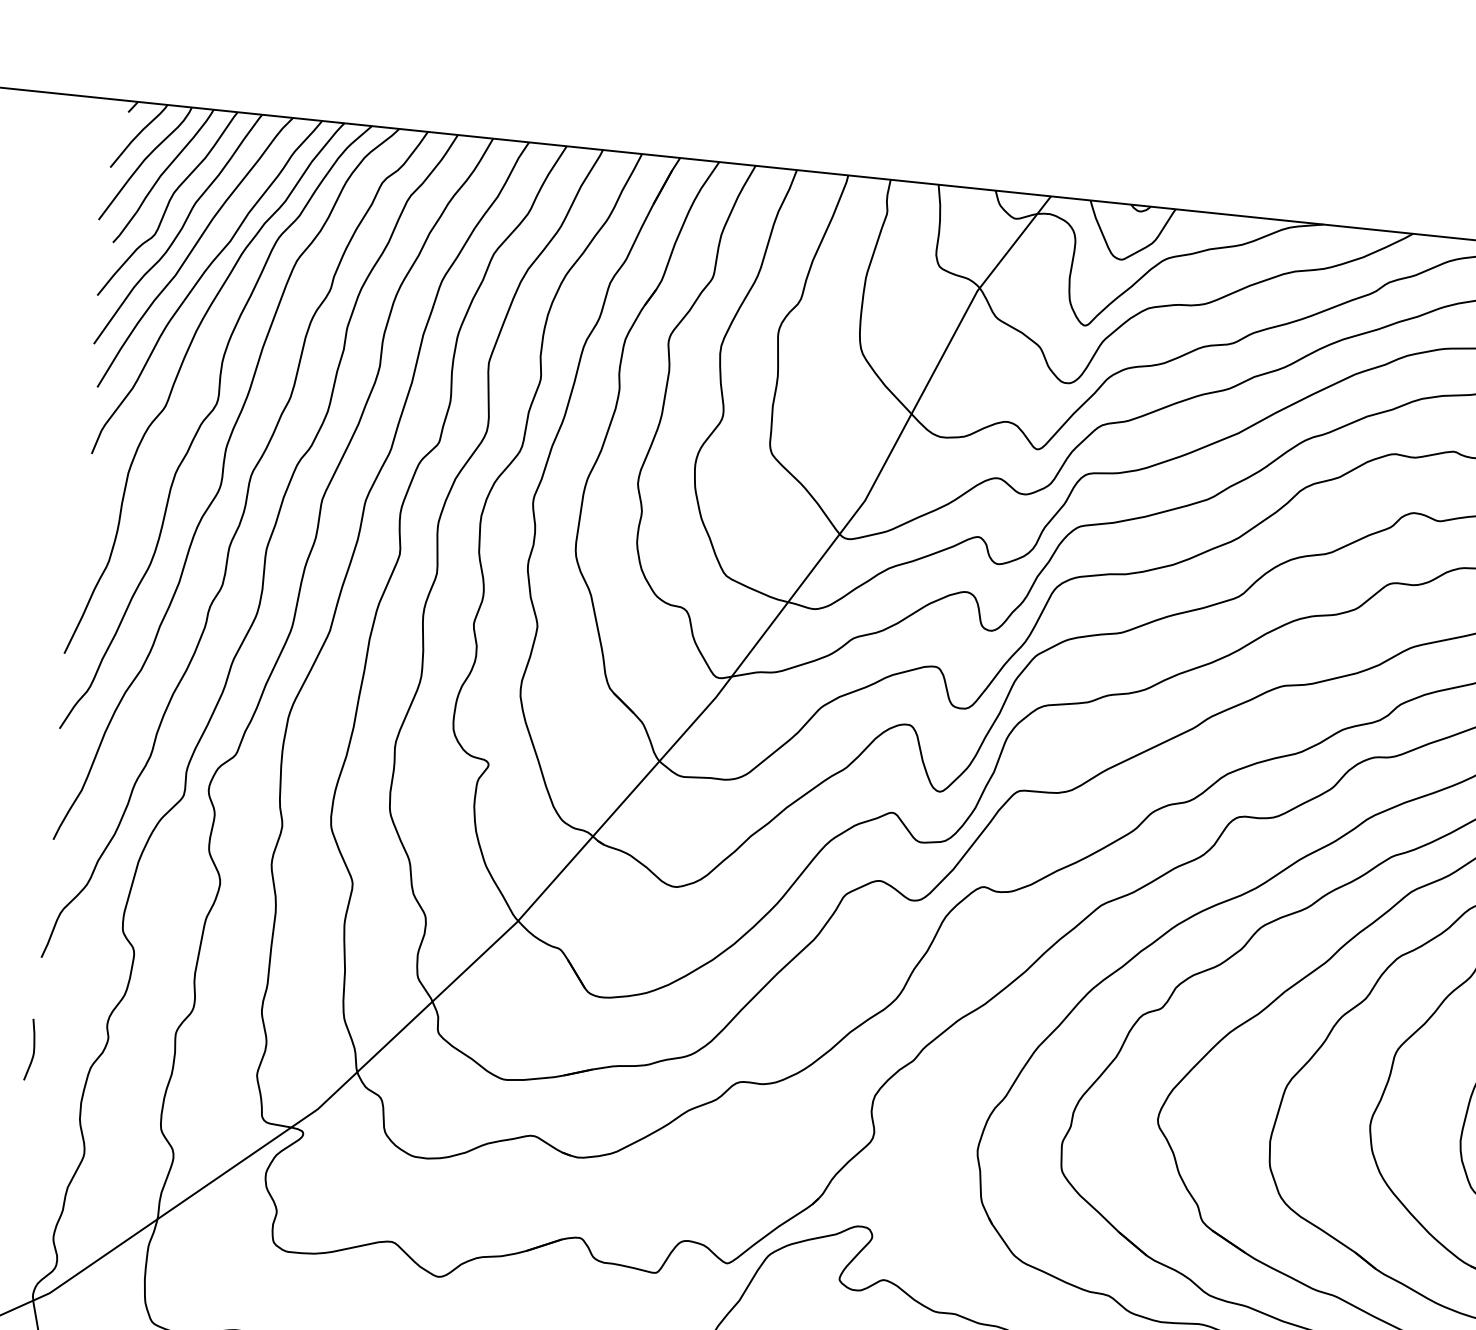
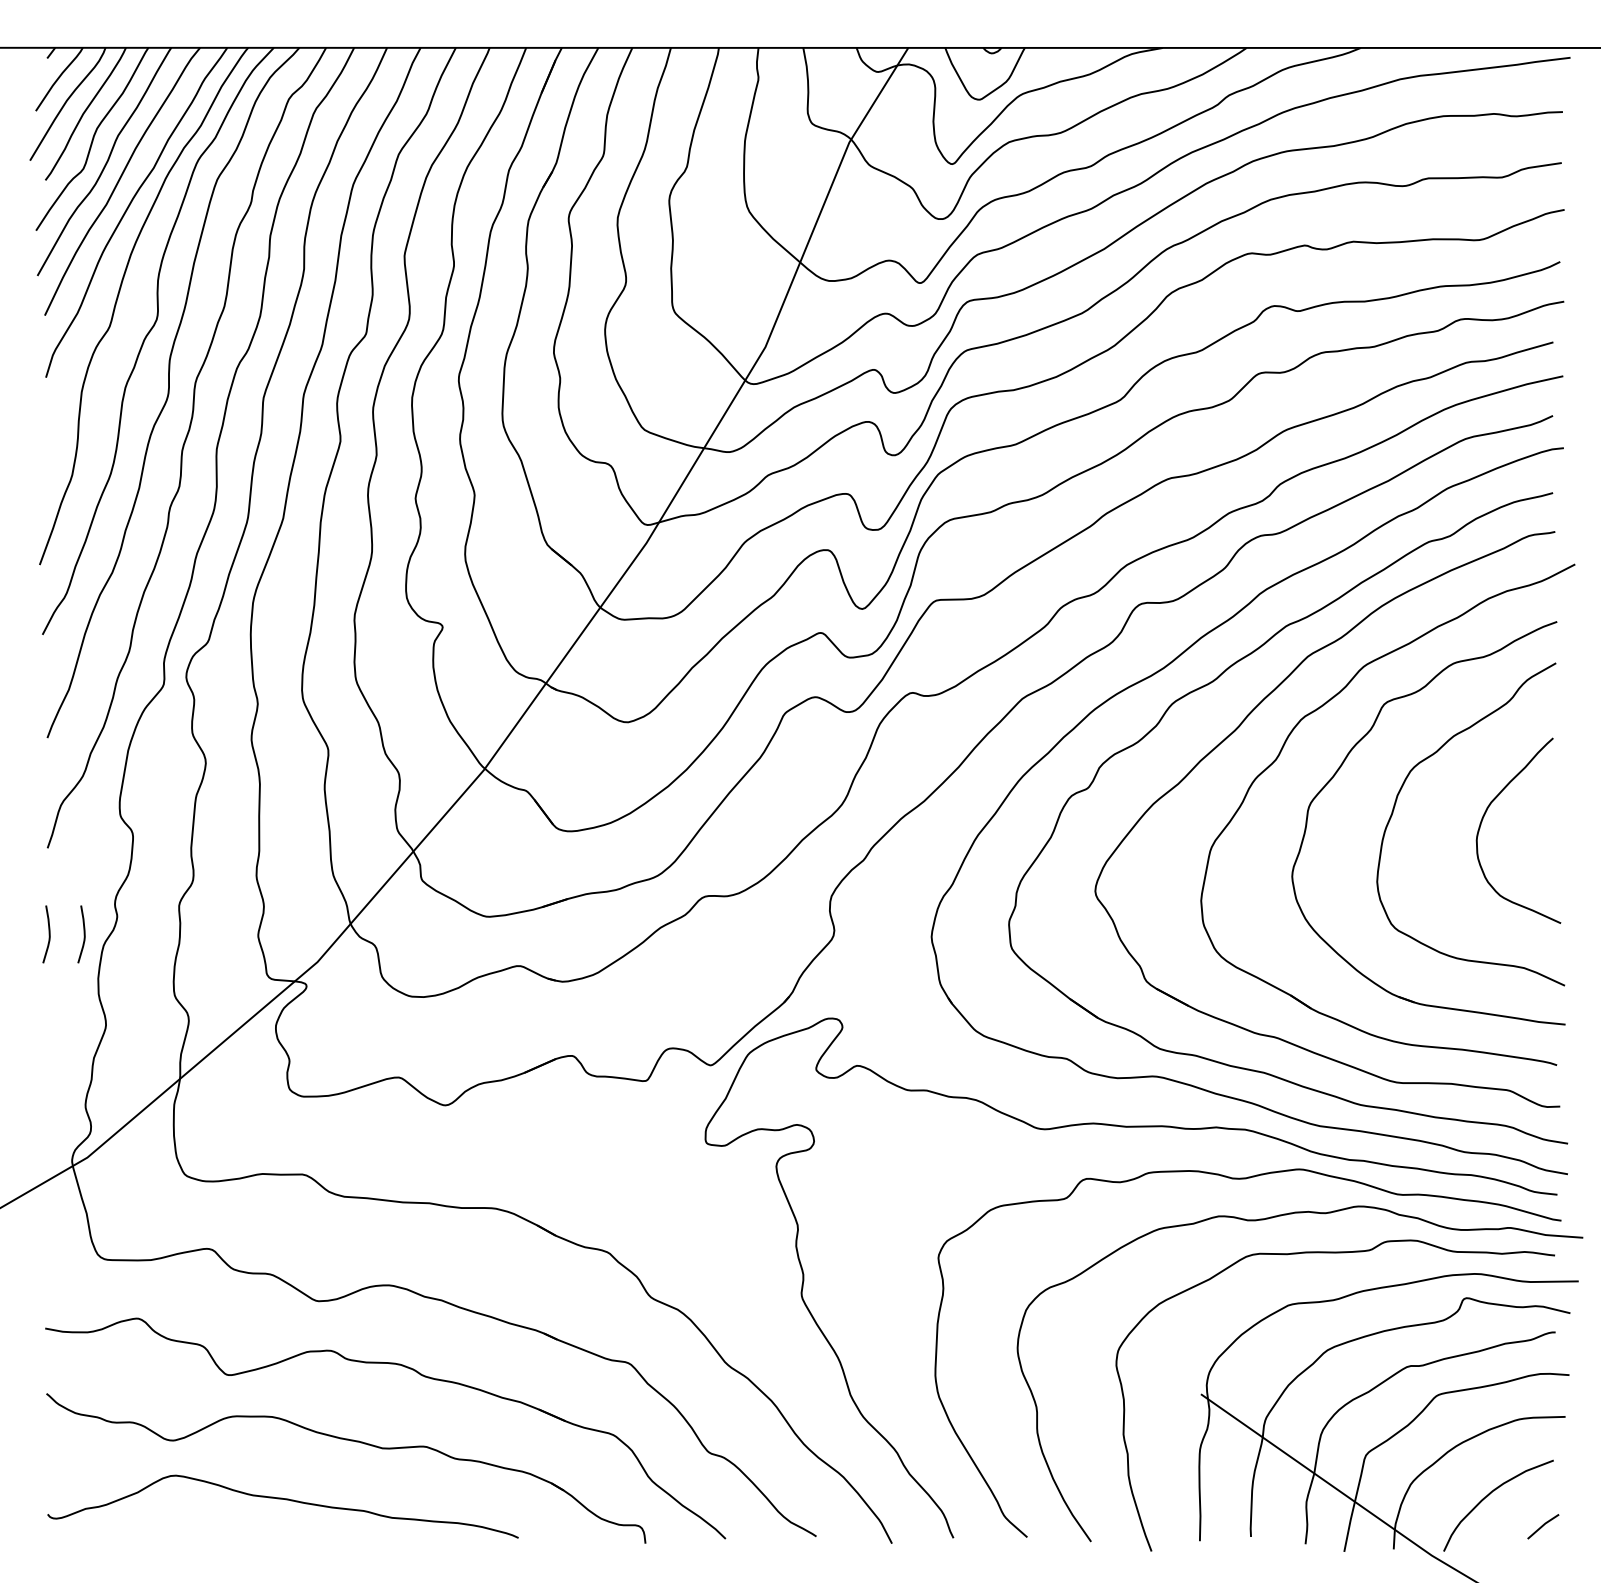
curve: (70, 1053) -> (83, 934), added

